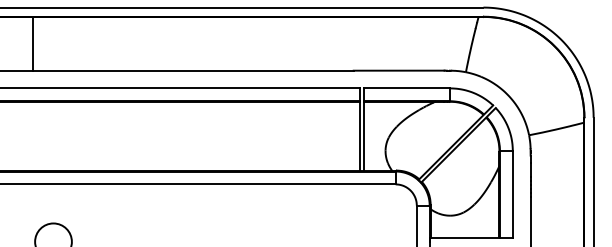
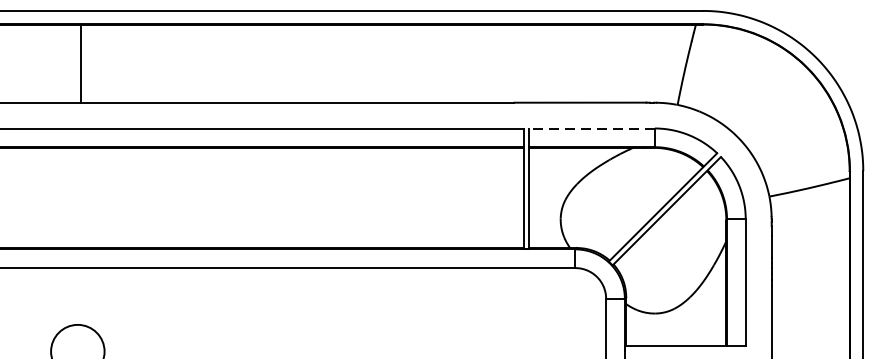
line: (32, 43) -> (80, 63), moved
line: (406, 88) -> (591, 128), solid -> dashed

